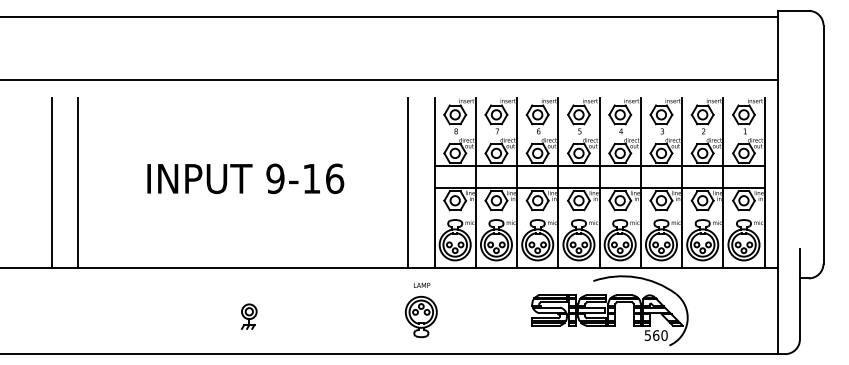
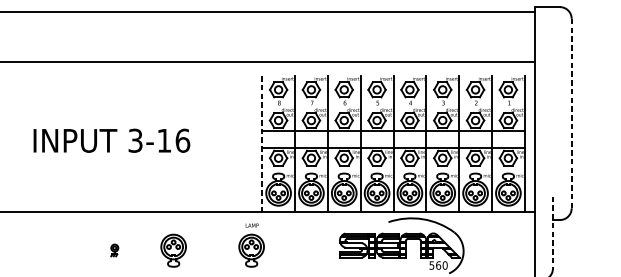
line: (823, 145) -> (571, 114), solid -> dashed
text: (275, 178) -> (135, 140), 9-16 -> 3-16
line: (408, 182) -> (241, 143), removed
line: (434, 183) -> (262, 144), solid -> dashed
line: (799, 294) -> (552, 232), solid -> dashed
part: (249, 316) -> (114, 250), size x0.6
part: (322, 316) -> (172, 250), added

